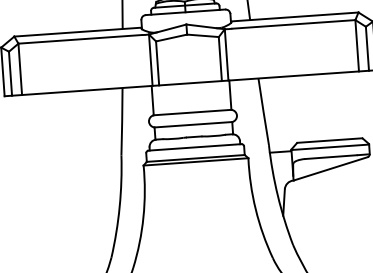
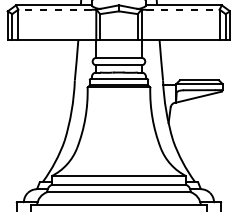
line: (293, 24) -> (182, 9), solid -> dashed
line: (80, 38) -> (55, 9), solid -> dashed

